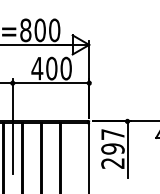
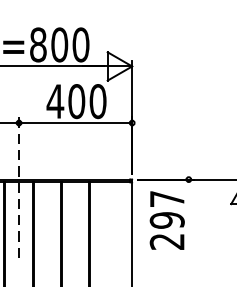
line: (12, 126) -> (18, 187), solid -> dashed
line: (127, 149) -> (188, 221), removed

